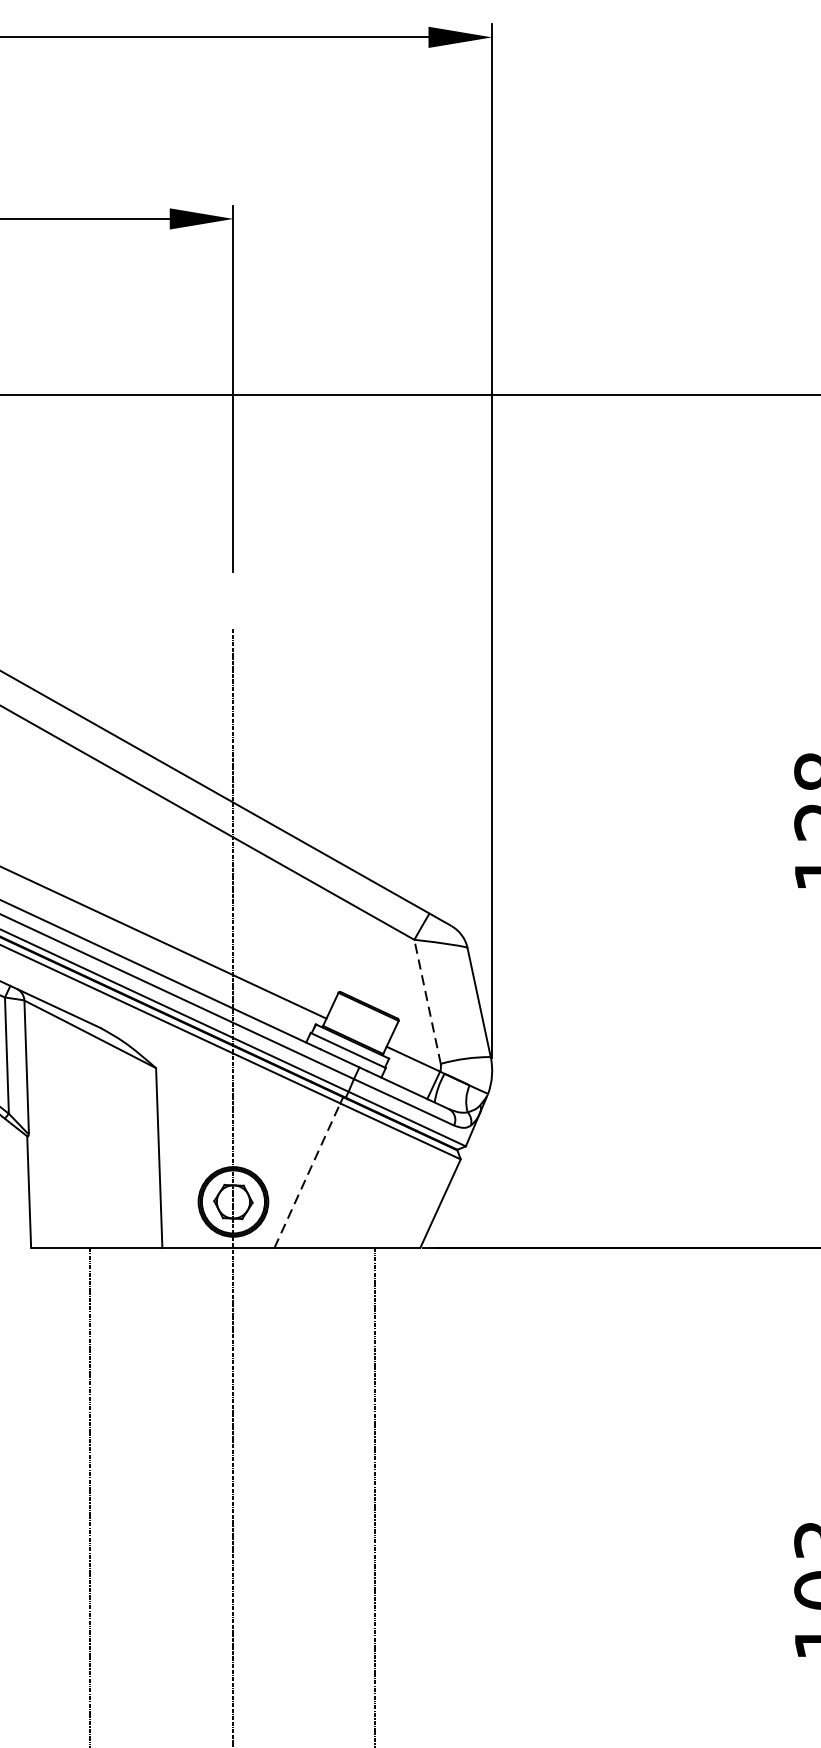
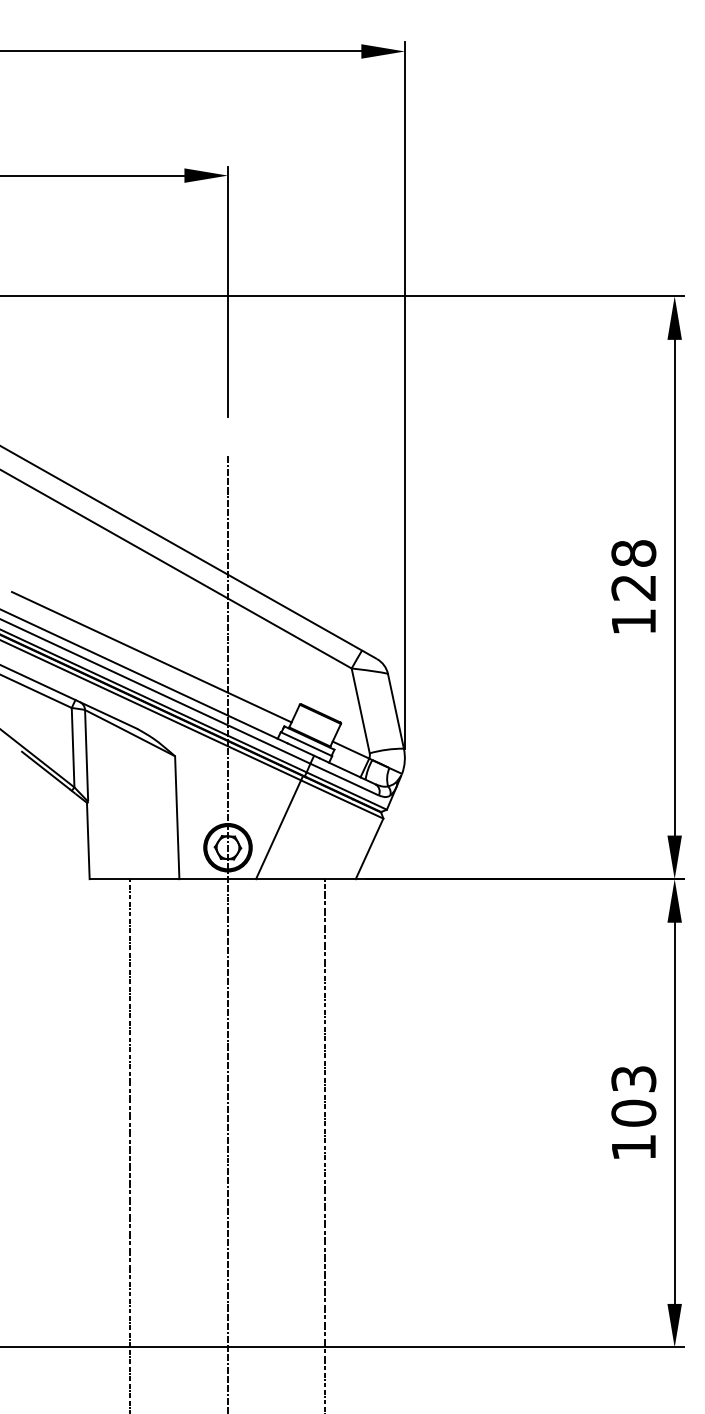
line: (427, 1001) -> (360, 710), dashed -> solid
line: (307, 1175) -> (278, 829), dashed -> solid

